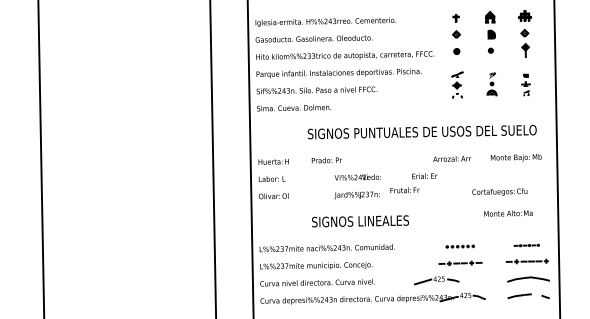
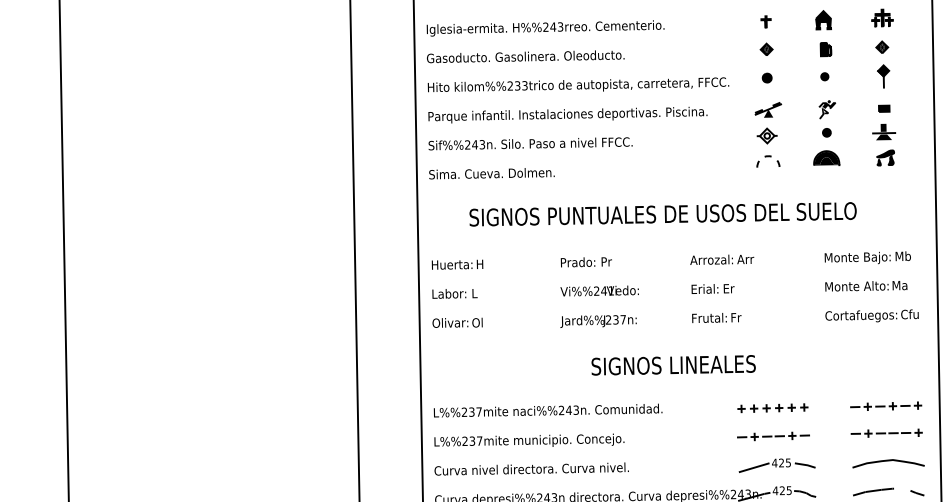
part: (491, 83) -> (825, 132), size x1.67
part: (457, 84) -> (768, 133), size x1.43
part: (525, 84) -> (883, 133), size x1.67
text: (421, 131) -> (661, 213), moved
text: (451, 158) -> (720, 258), moved
text: (326, 160) -> (585, 262), moved
text: (404, 190) -> (715, 318), moved
text: (499, 191) -> (871, 314), moved
text: (508, 213) -> (866, 286), moved
text: (360, 221) -> (673, 365), moved
part: (526, 245) -> (885, 406), size x1.67
part: (460, 246) -> (773, 407), size x1.43
part: (436, 280) -> (776, 465), moved

